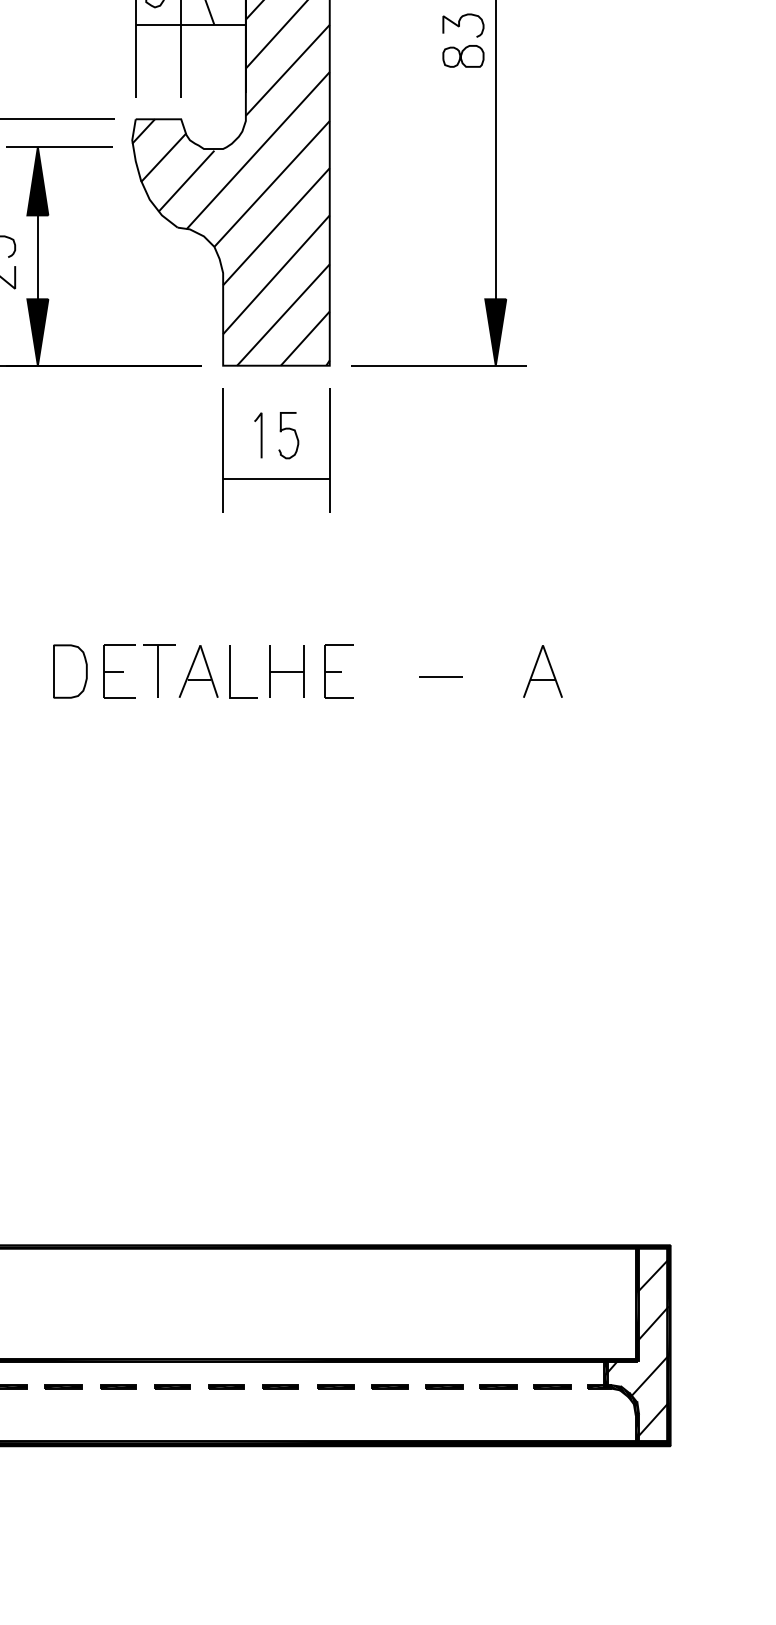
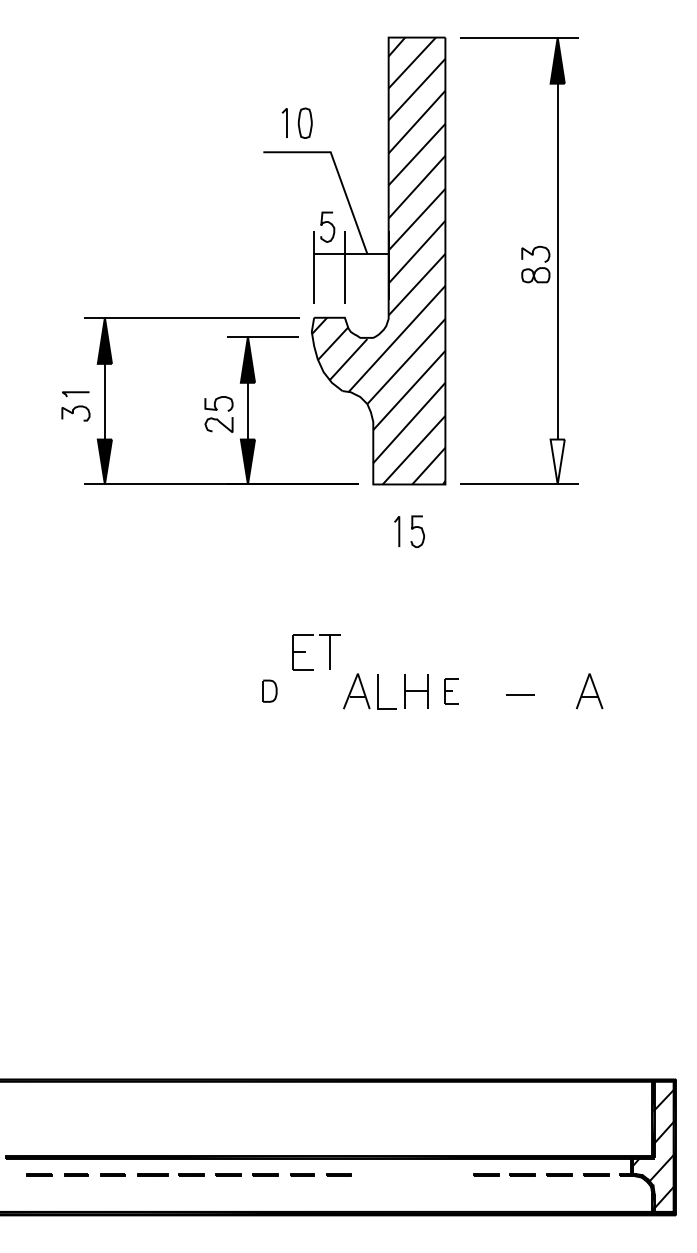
fill: (495, 331) -> (557, 461), removed
part: (275, 478) -> (408, 560), removed
part: (69, 670) -> (269, 690), size x0.6
part: (122, 671) -> (305, 652), moved
part: (338, 671) -> (451, 691), size x0.7
line: (226, 1385) -> (375, 1174), removed
line: (281, 1385) -> (412, 1174), removed
line: (335, 1385) -> (449, 1174), removed

